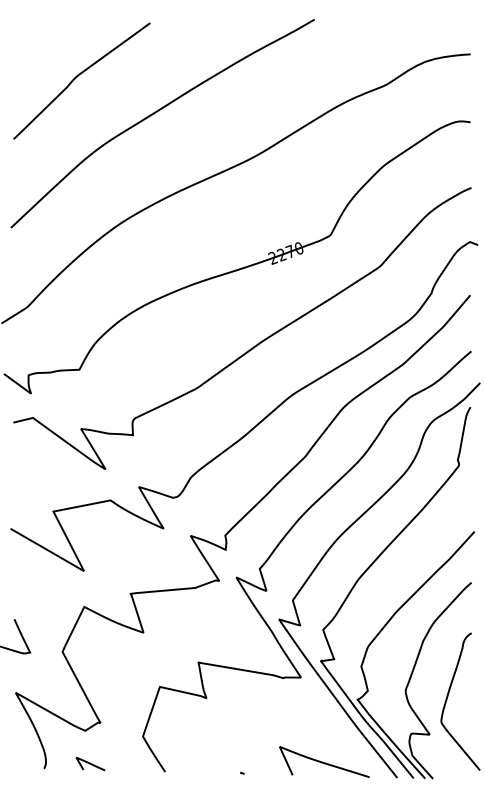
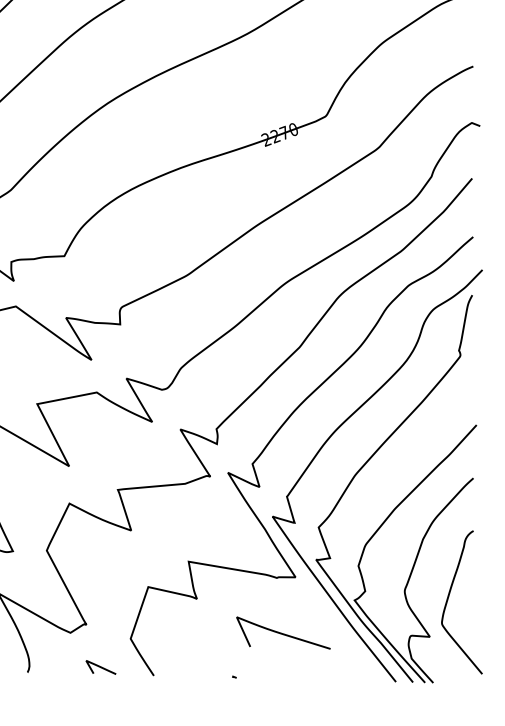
curve: (324, 762) -> (283, 633), moved
curve: (90, 764) -> (100, 667), moved

